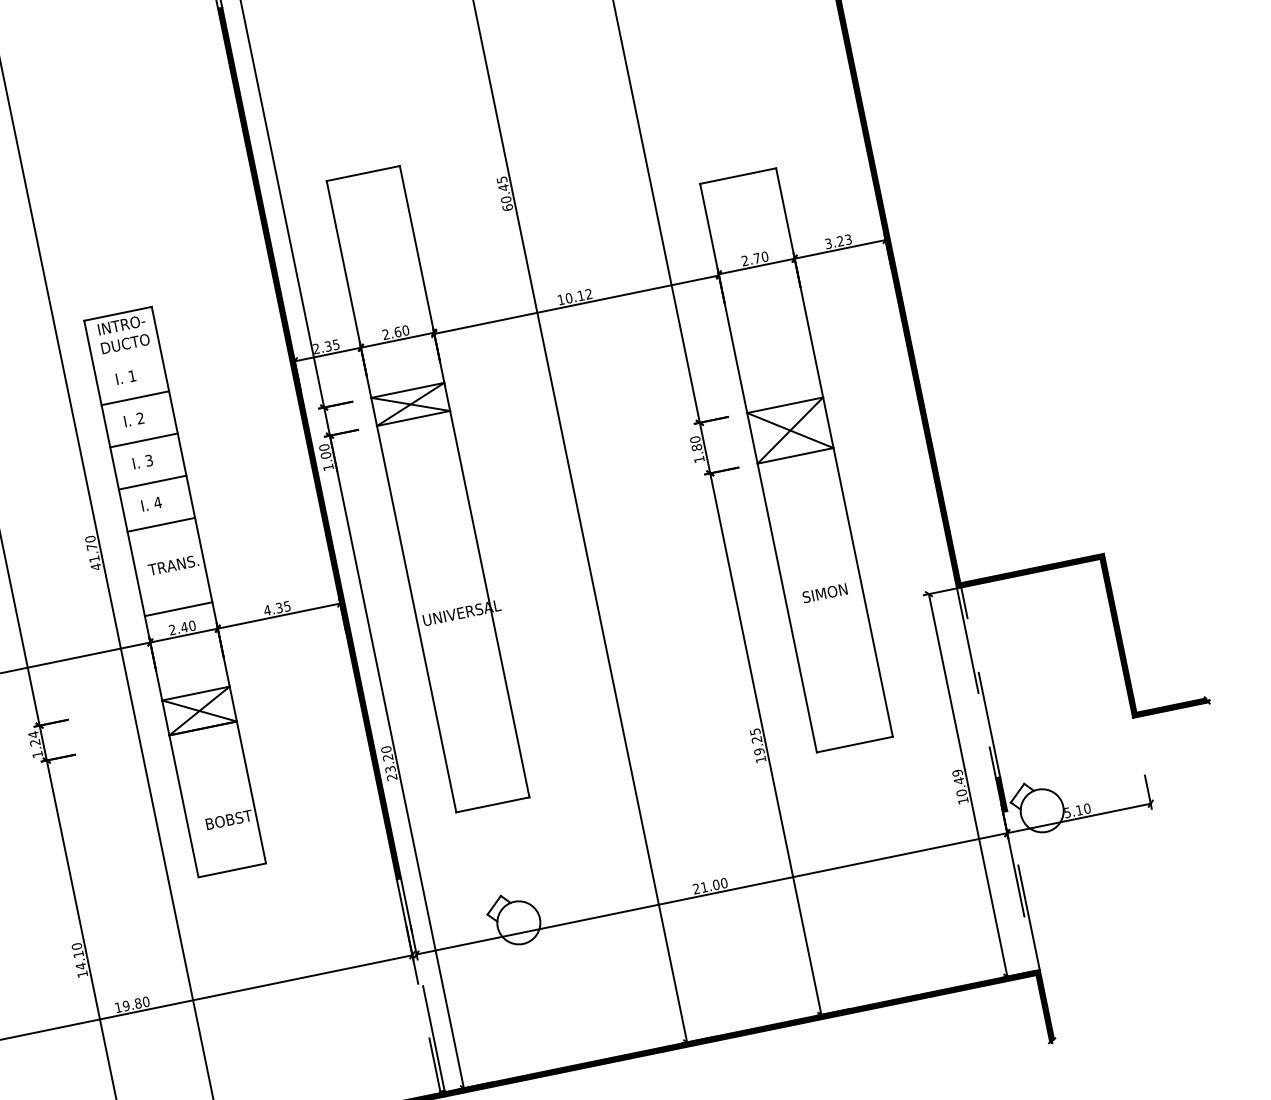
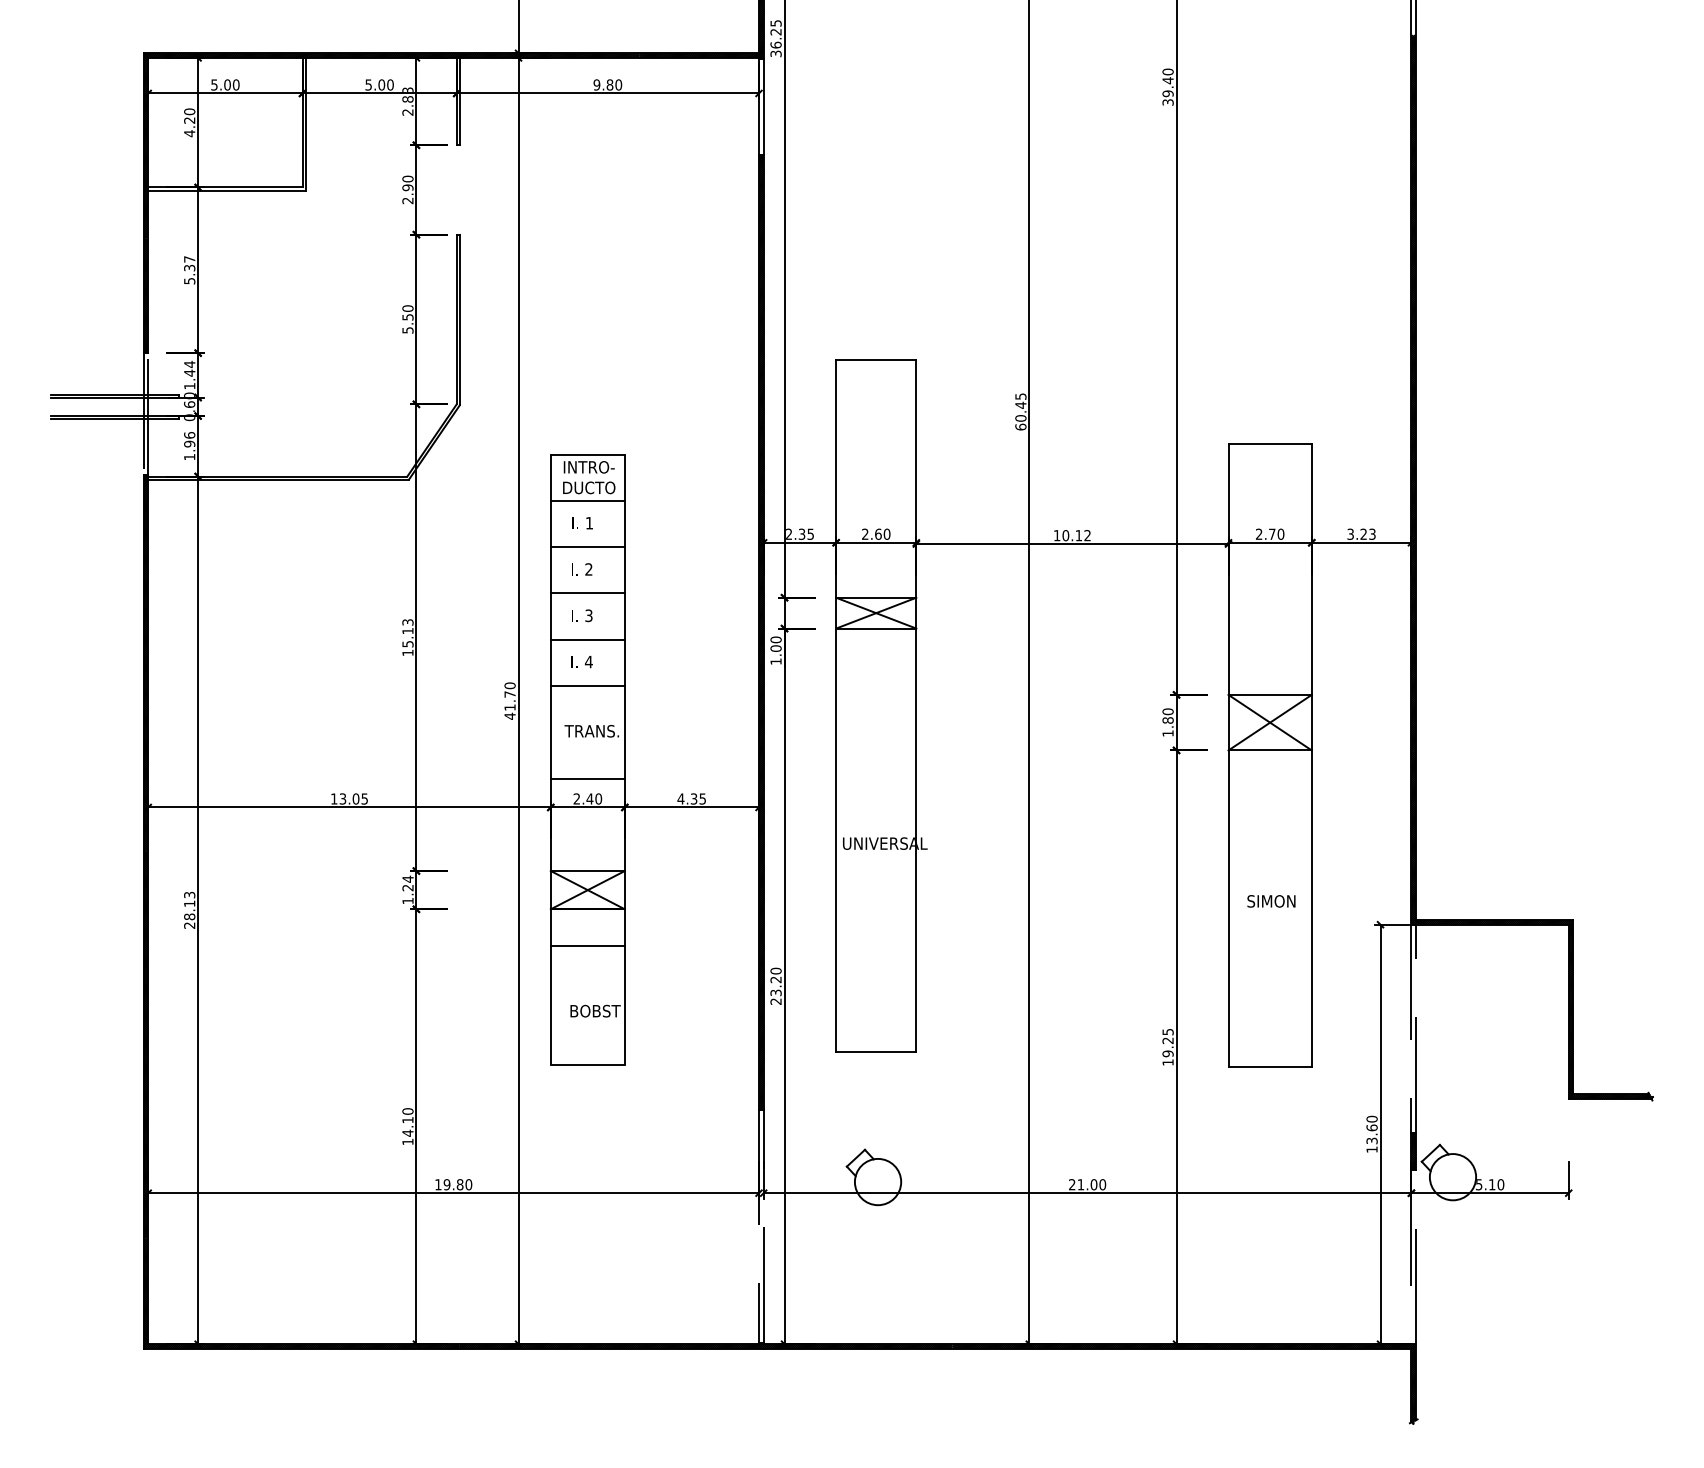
line: (126, 355) -> (587, 500), added
line: (209, 762) -> (587, 946), added
text: (959, 783) -> (1371, 1130), 10.49 -> 13.60

